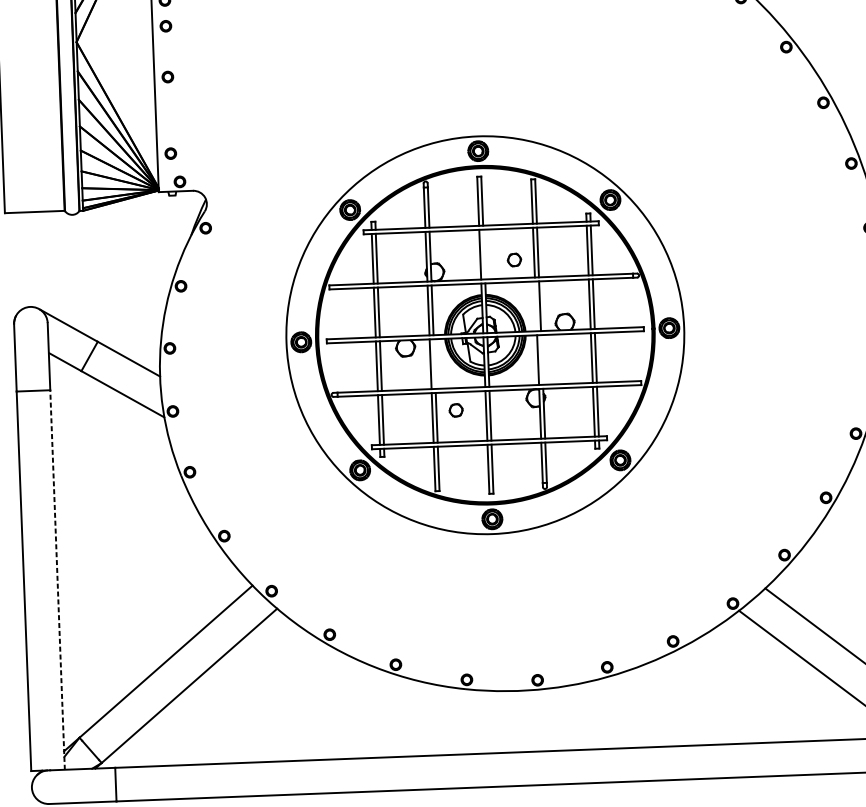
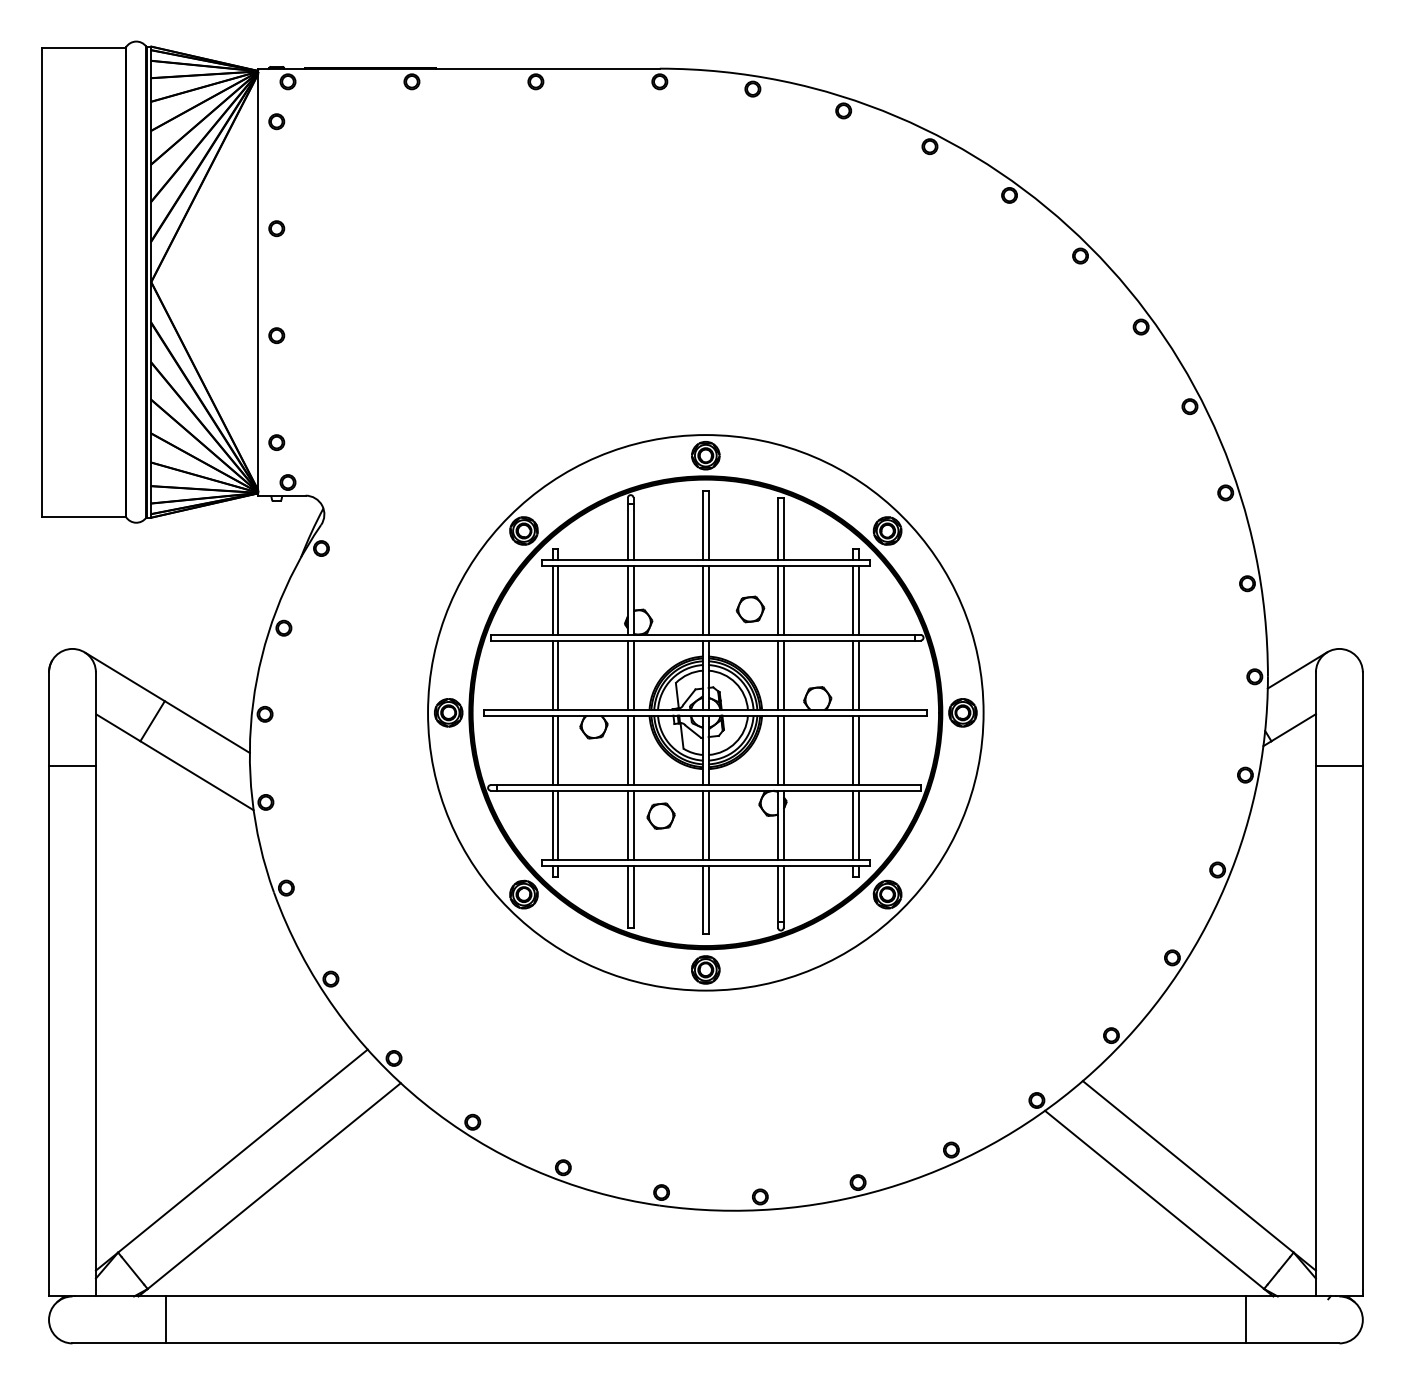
part: (165, 26) -> (276, 264), removed
line: (484, 254) -> (708, 599), added
part: (514, 260) -> (750, 609), size x1.43
line: (536, 306) -> (778, 675), added
line: (541, 360) -> (783, 750), added
line: (434, 364) -> (633, 750), added
part: (455, 409) -> (660, 815), size x1.43
line: (57, 579) -> (95, 1030), dashed -> solid

